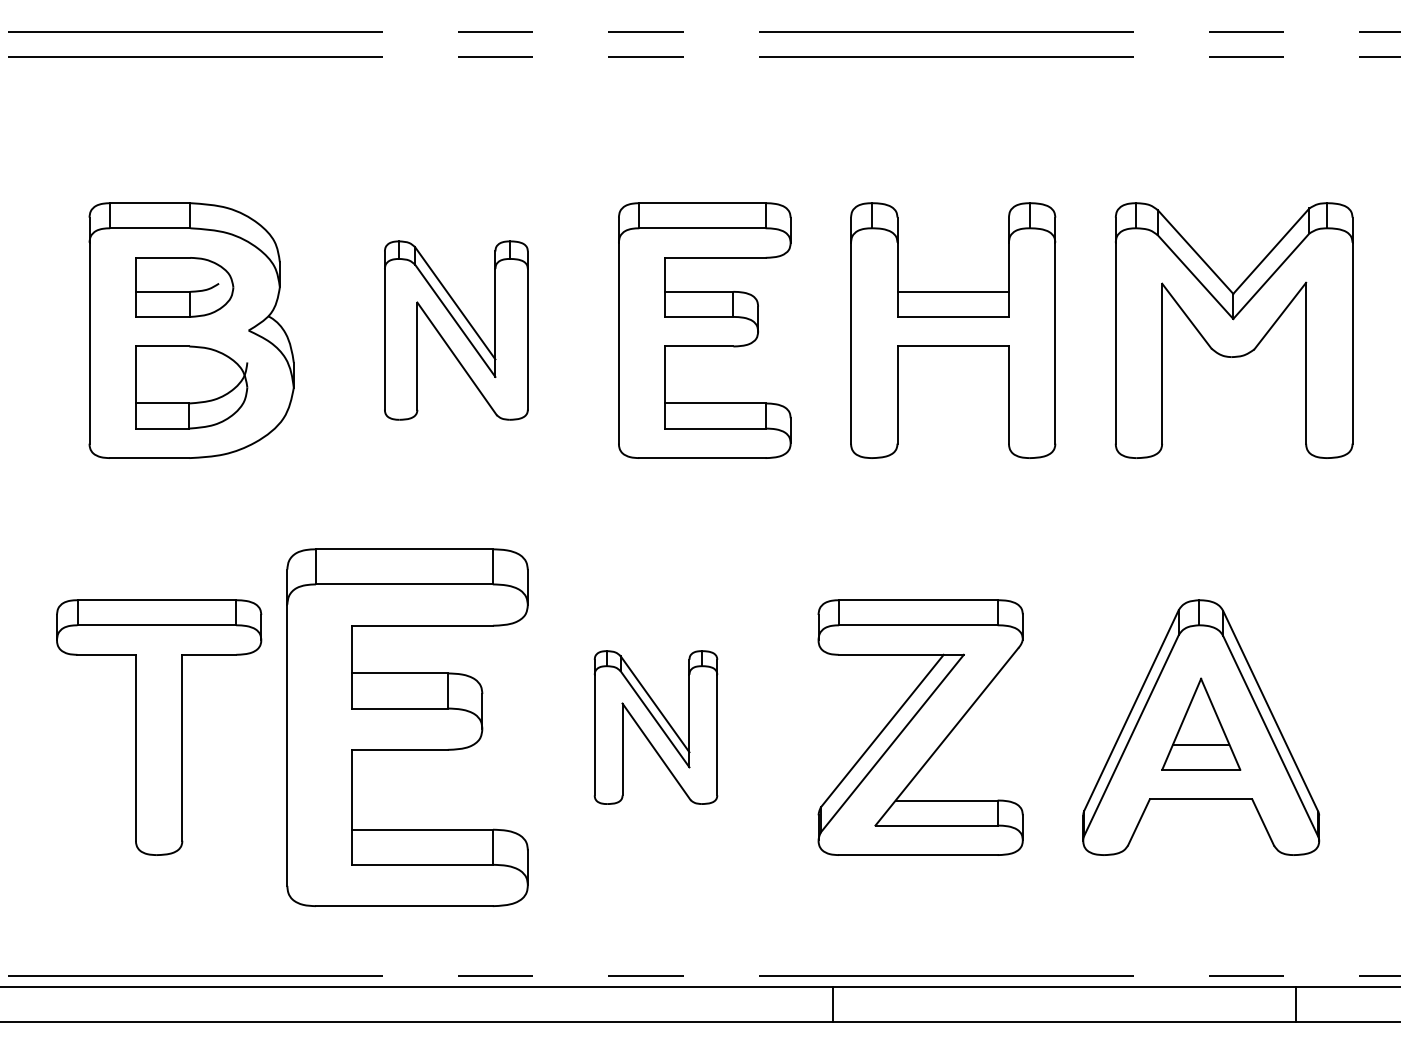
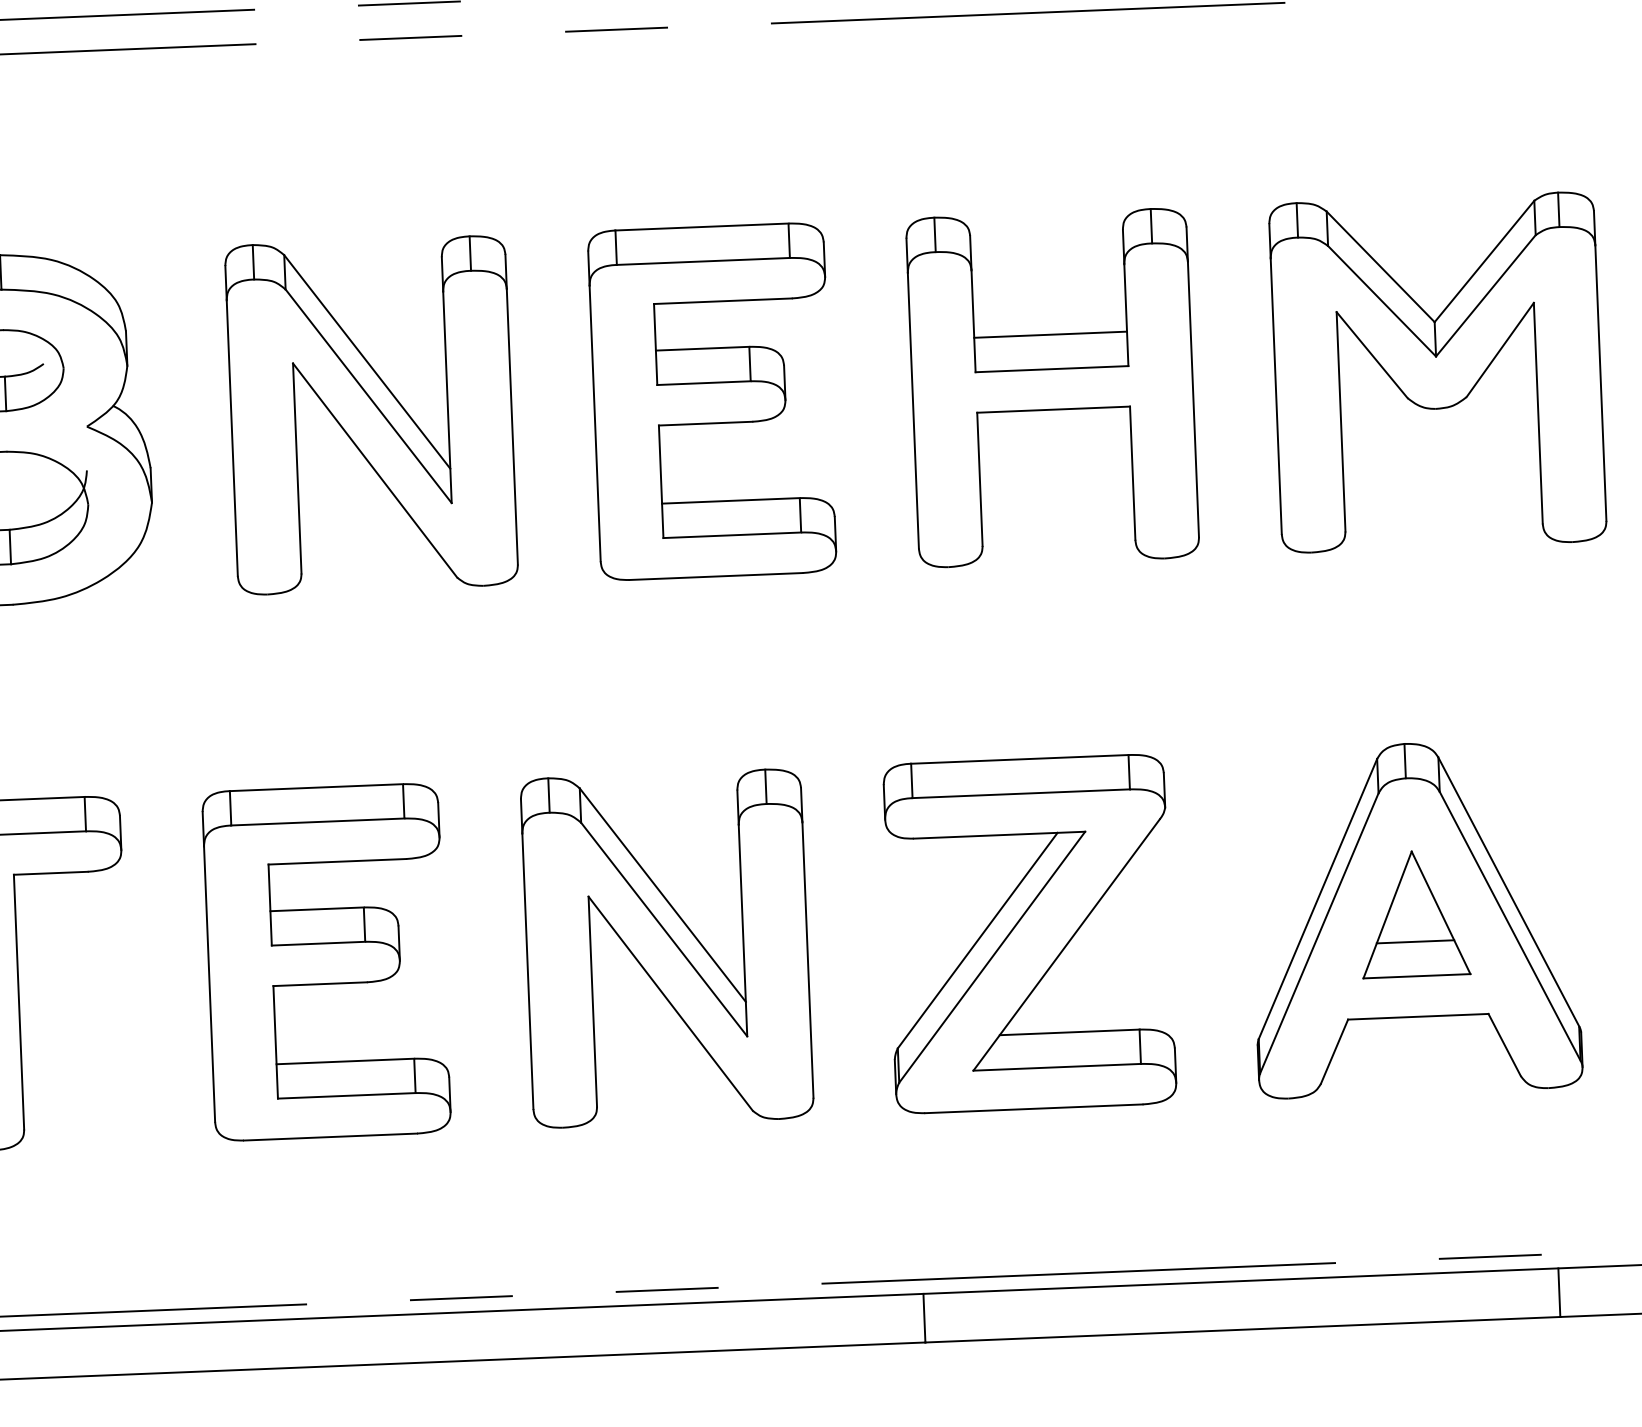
part: (456, 330) -> (371, 415), size x1.43
part: (407, 727) -> (326, 961), size x0.71
part: (655, 727) -> (666, 948), size x1.67

